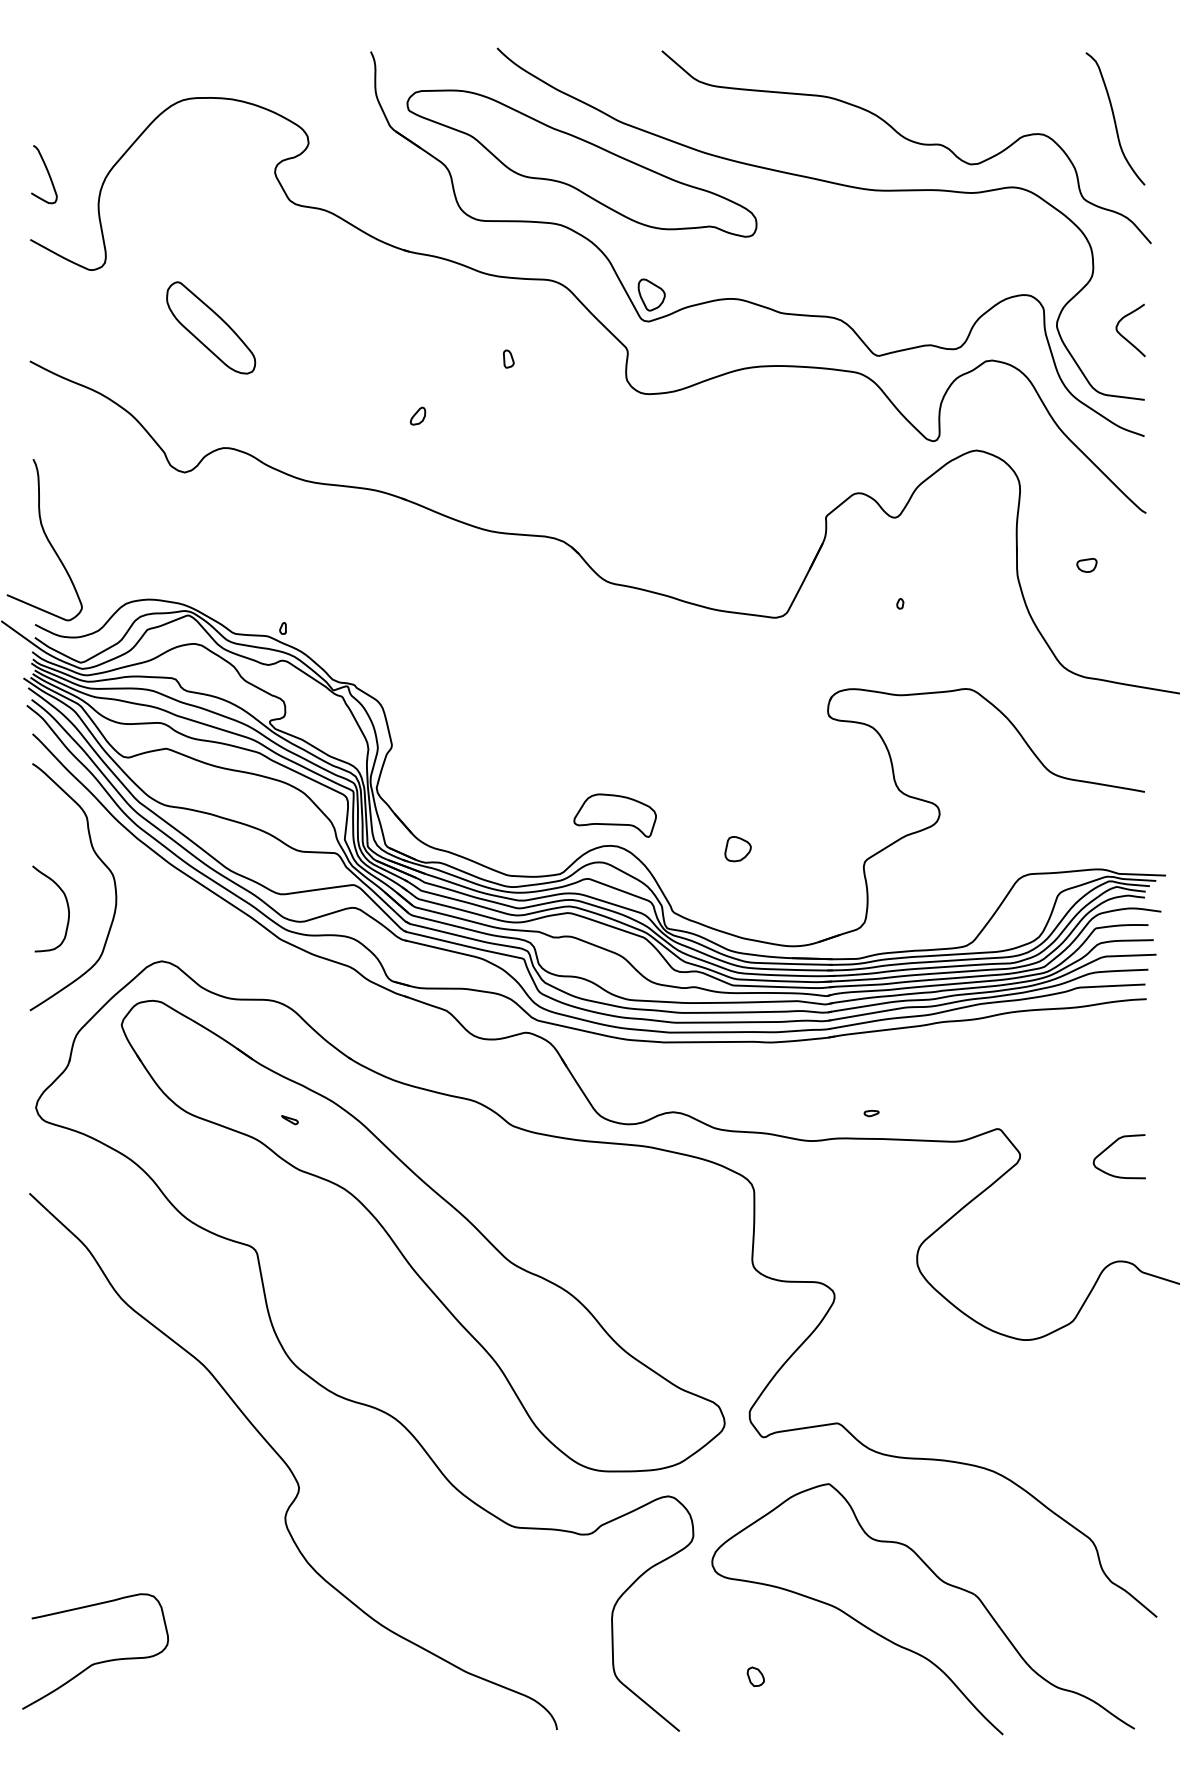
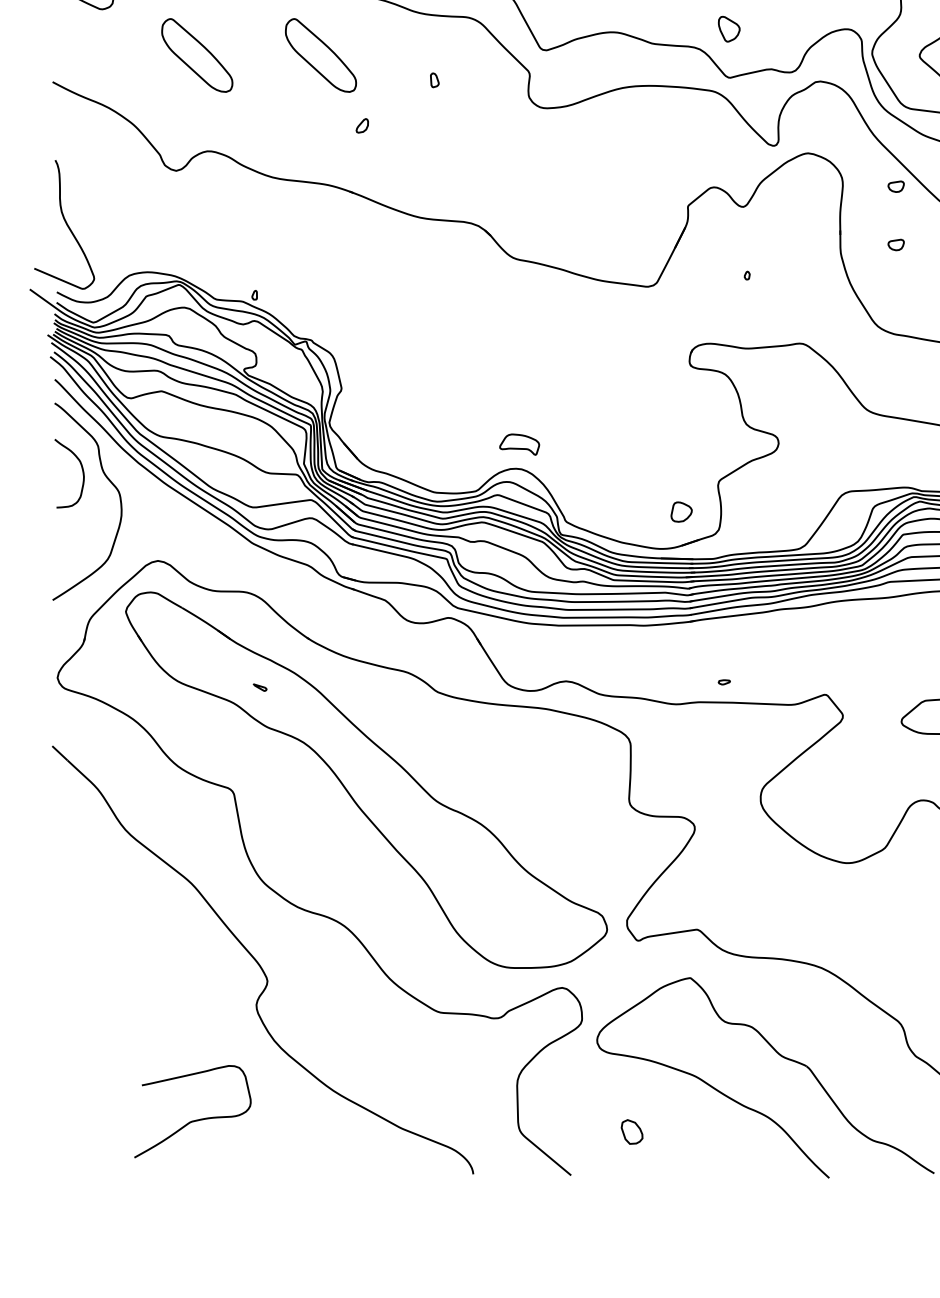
part: (651, 294) -> (729, 28), moved
part: (366, 327) -> (321, 55), added
part: (1086, 492) -> (895, 186), added
part: (614, 815) -> (519, 444), size x0.6
part: (737, 849) -> (681, 512), moved
curve: (66, 903) -> (81, 469), moved
curve: (95, 1662) -> (192, 1120), moved
part: (755, 1676) -> (631, 1131), size x1.6

